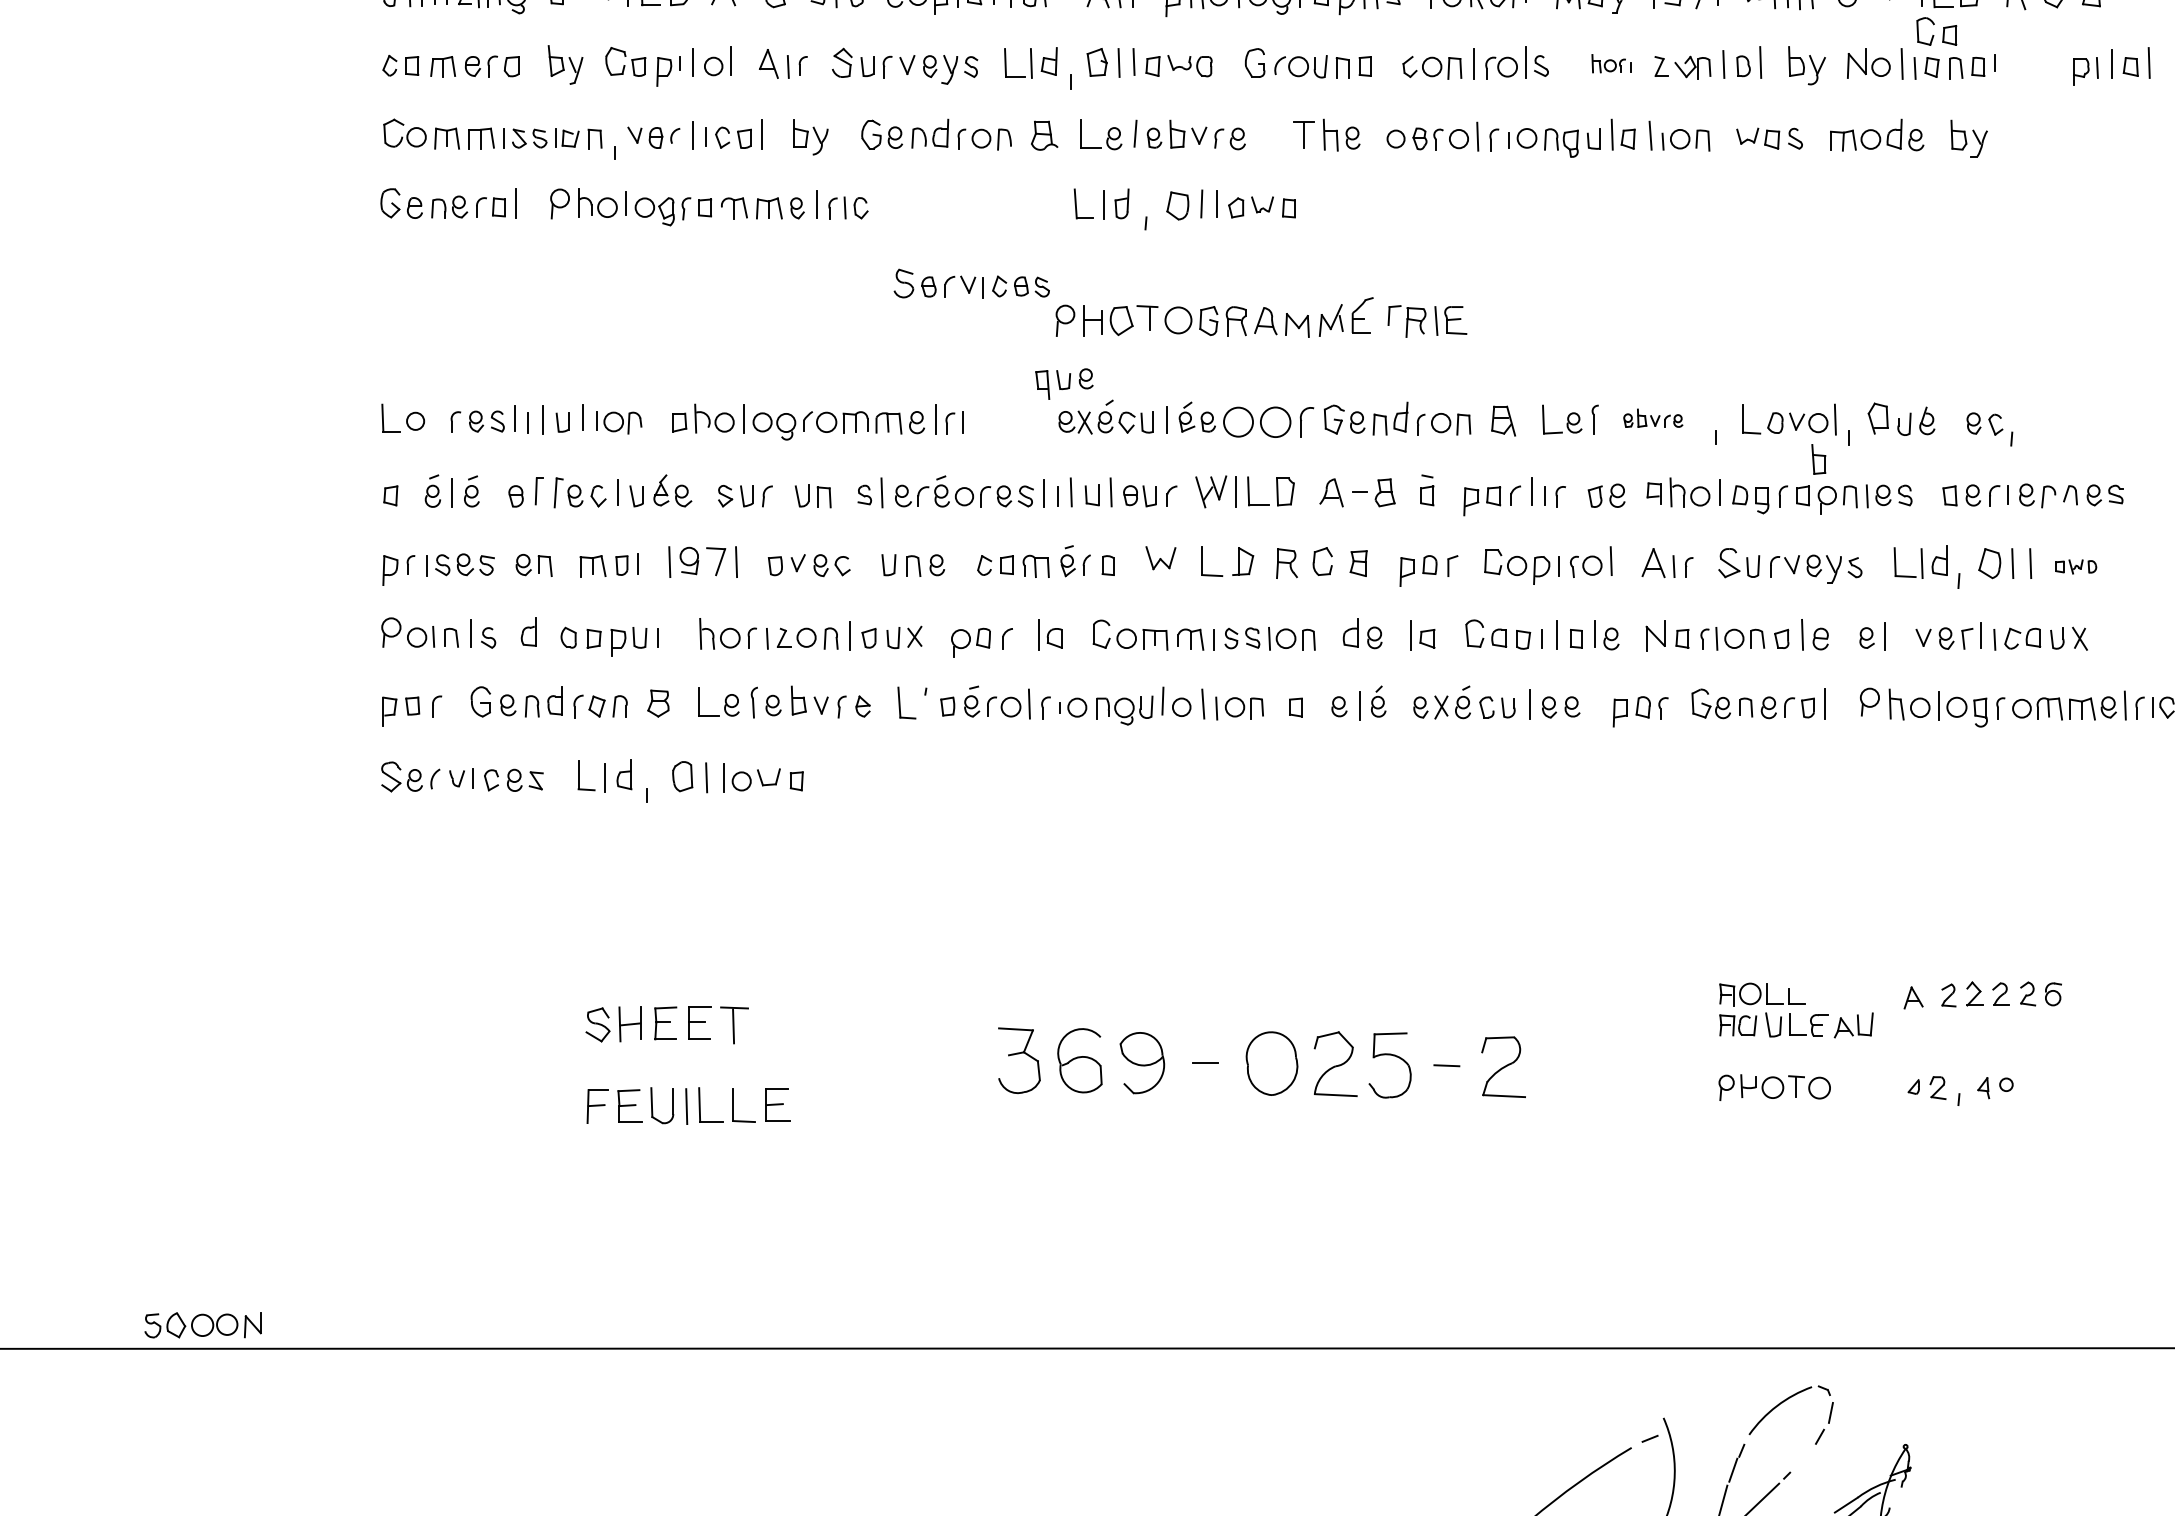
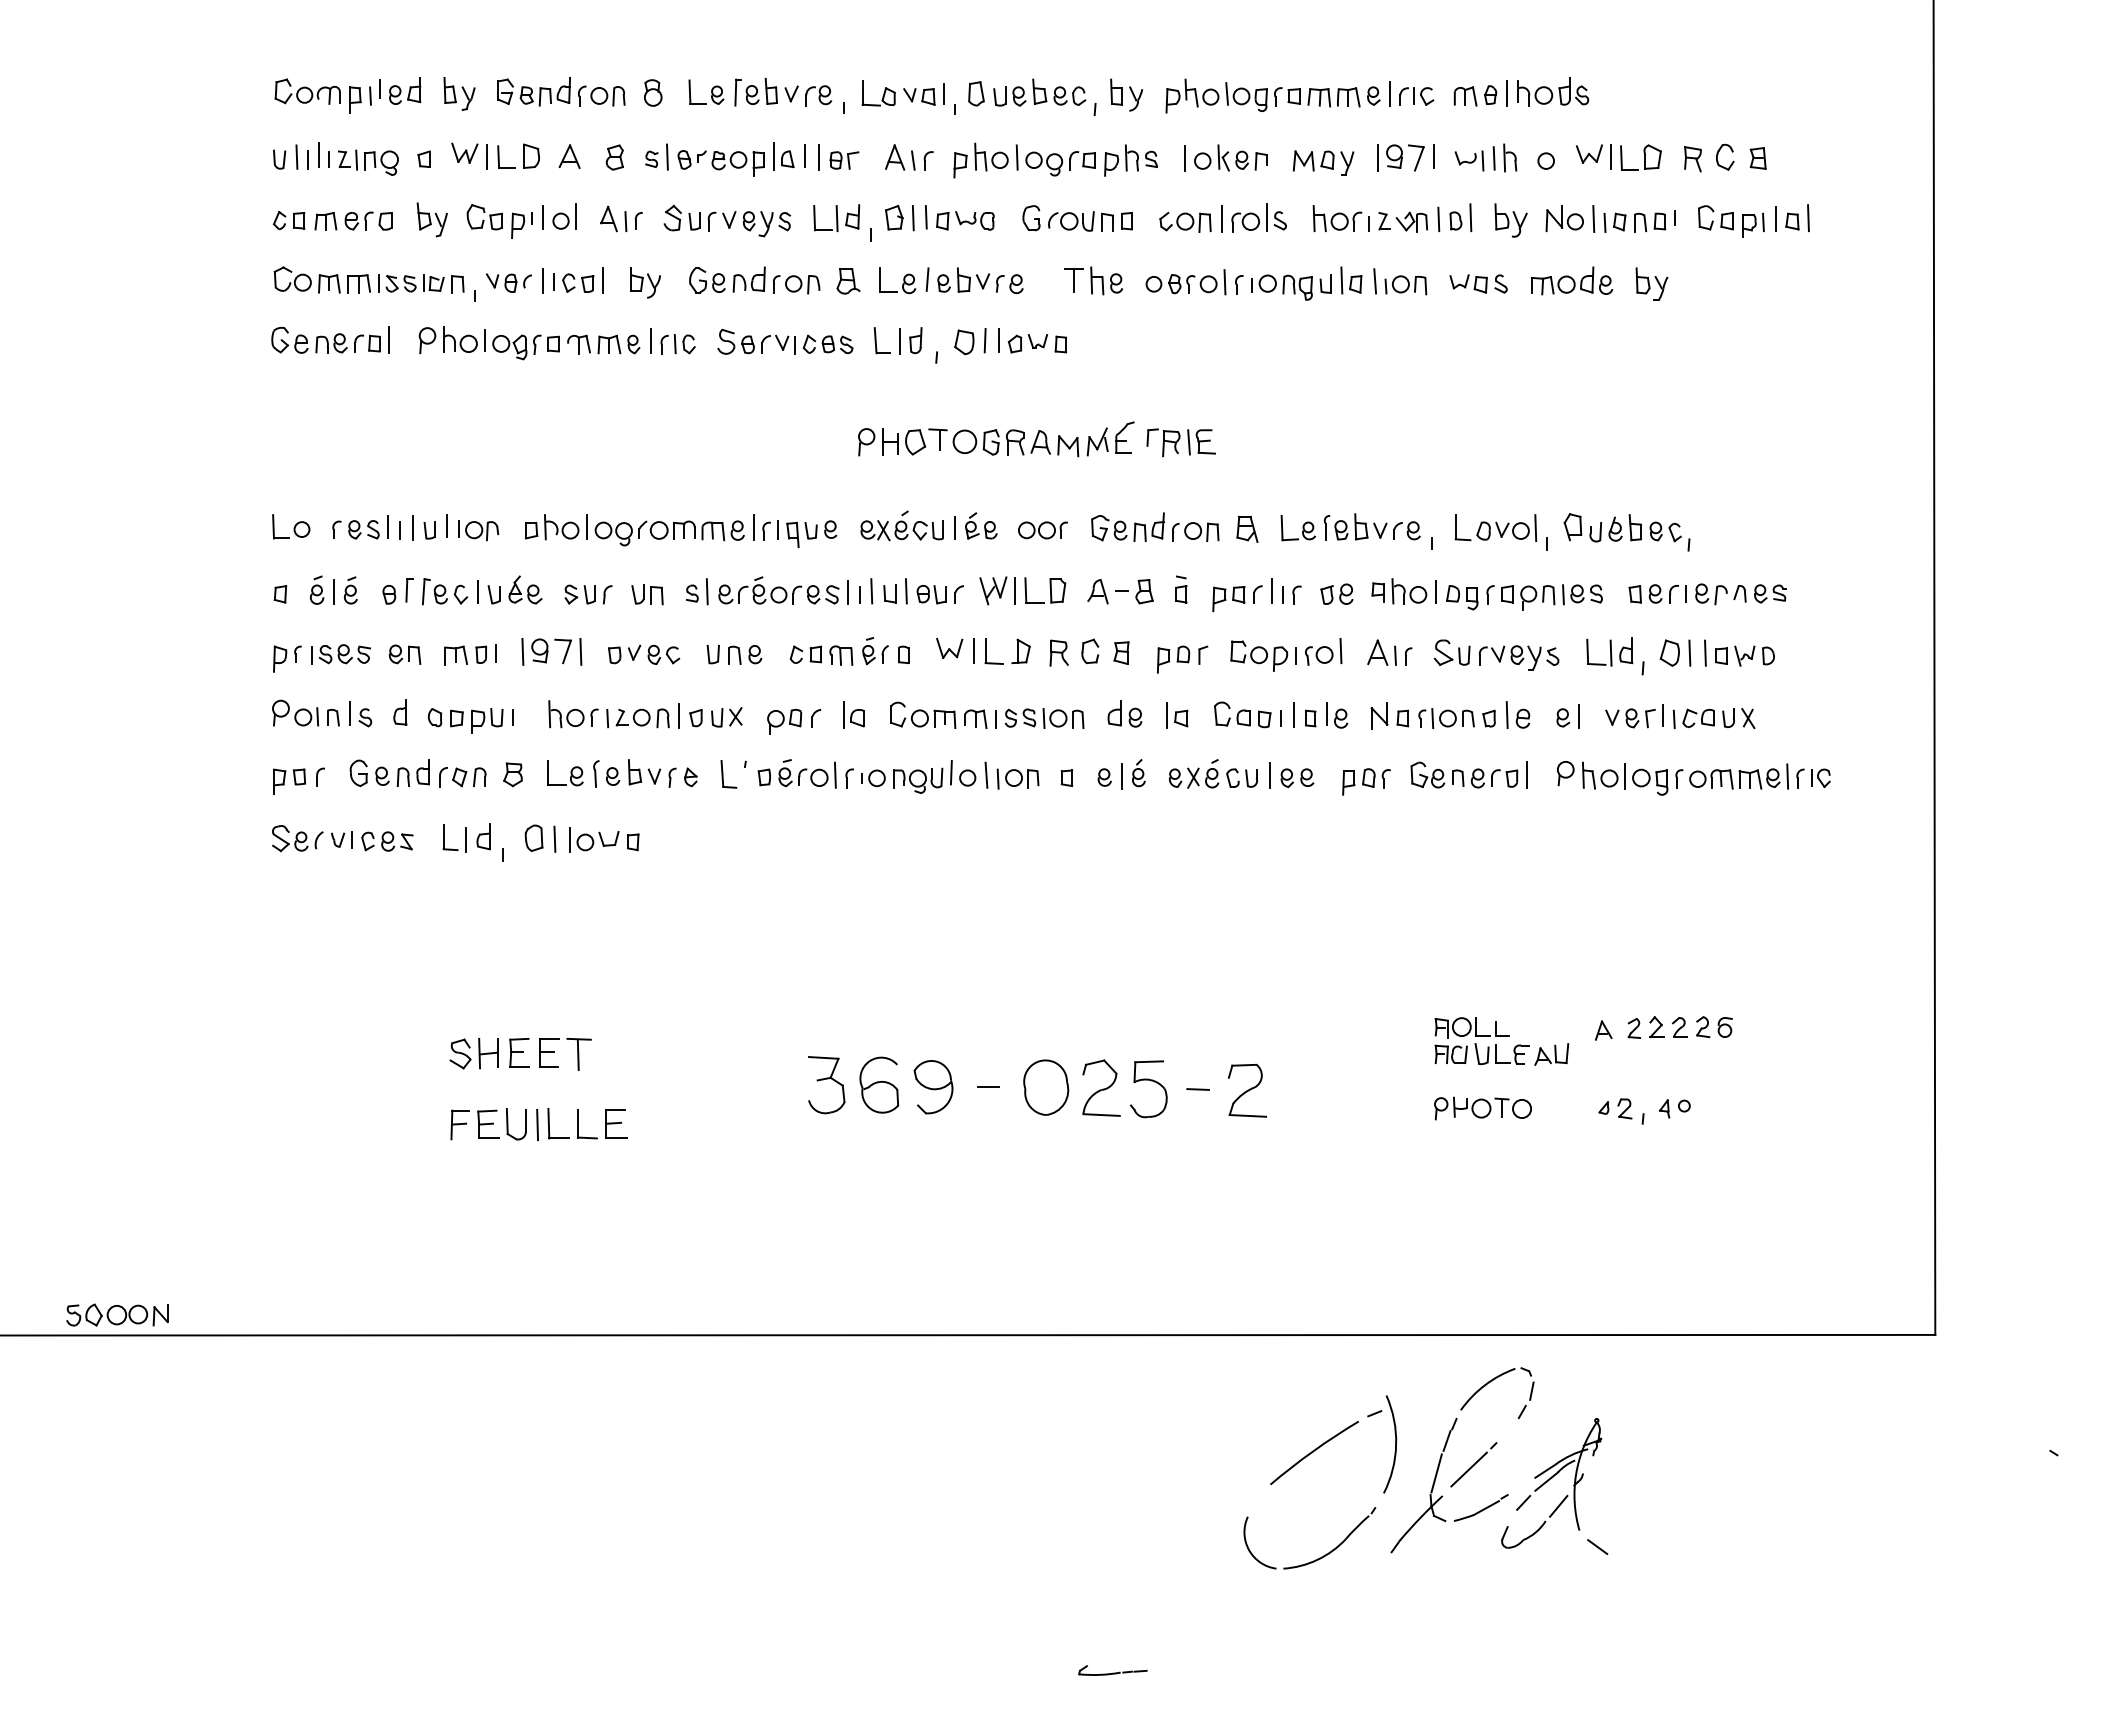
part: (1936, 31) -> (1715, 217), moved
part: (1610, 63) -> (1340, 218), size x1.67
part: (972, 283) -> (785, 341), moved
part: (1064, 383) -> (811, 533), moved
part: (1653, 417) -> (1377, 526), size x1.67
part: (1267, 422) -> (1042, 530), size x0.62
part: (1817, 459) -> (1634, 527), moved
line: (1188, 560) -> (973, 650), added
part: (2075, 566) -> (1744, 655), size x1.67

